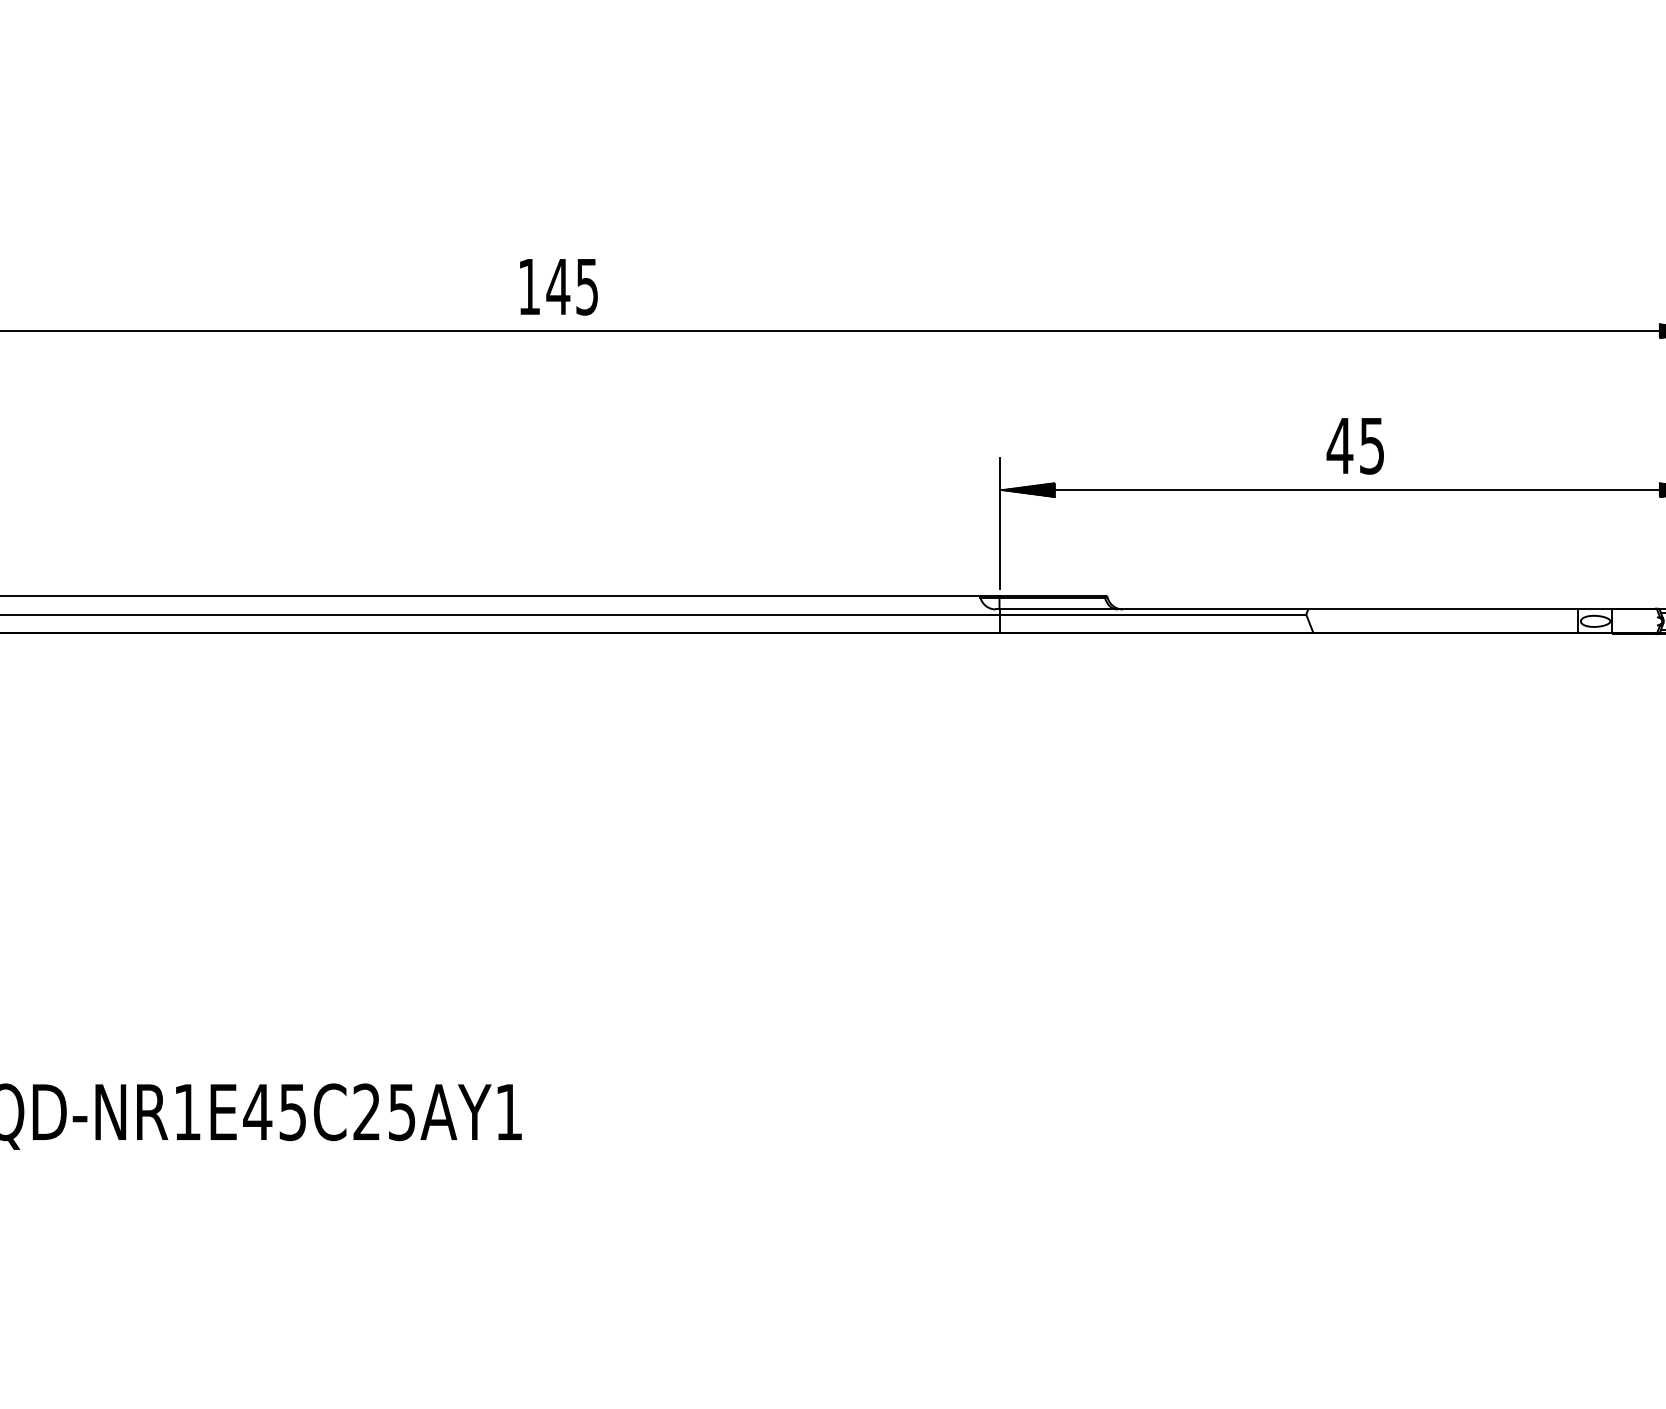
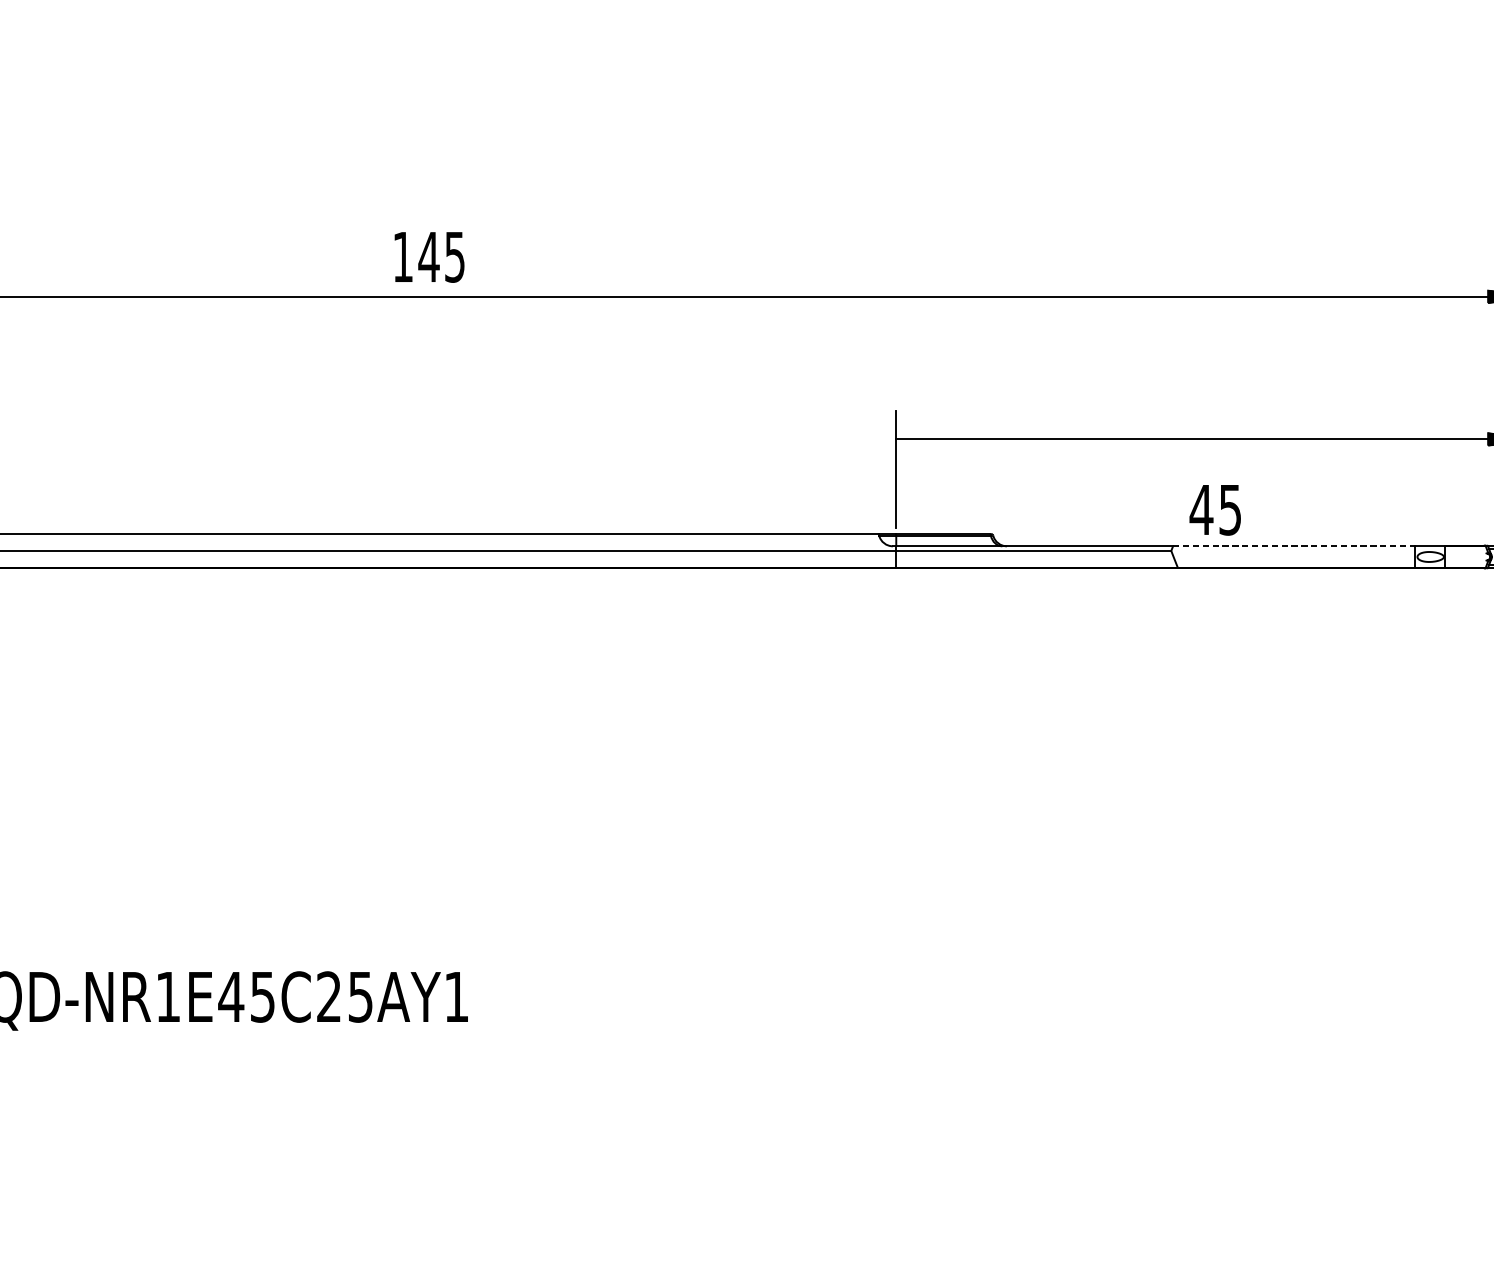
text: (558, 287) -> (429, 257), moved
text: (1354, 446) -> (1214, 510), moved
hatch: (1027, 489) -> (921, 438), removed
line: (1443, 609) -> (1294, 546), solid -> dashed

